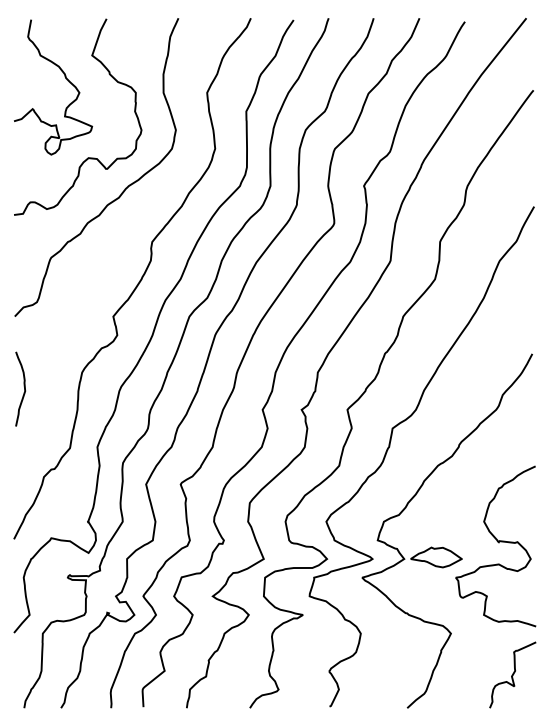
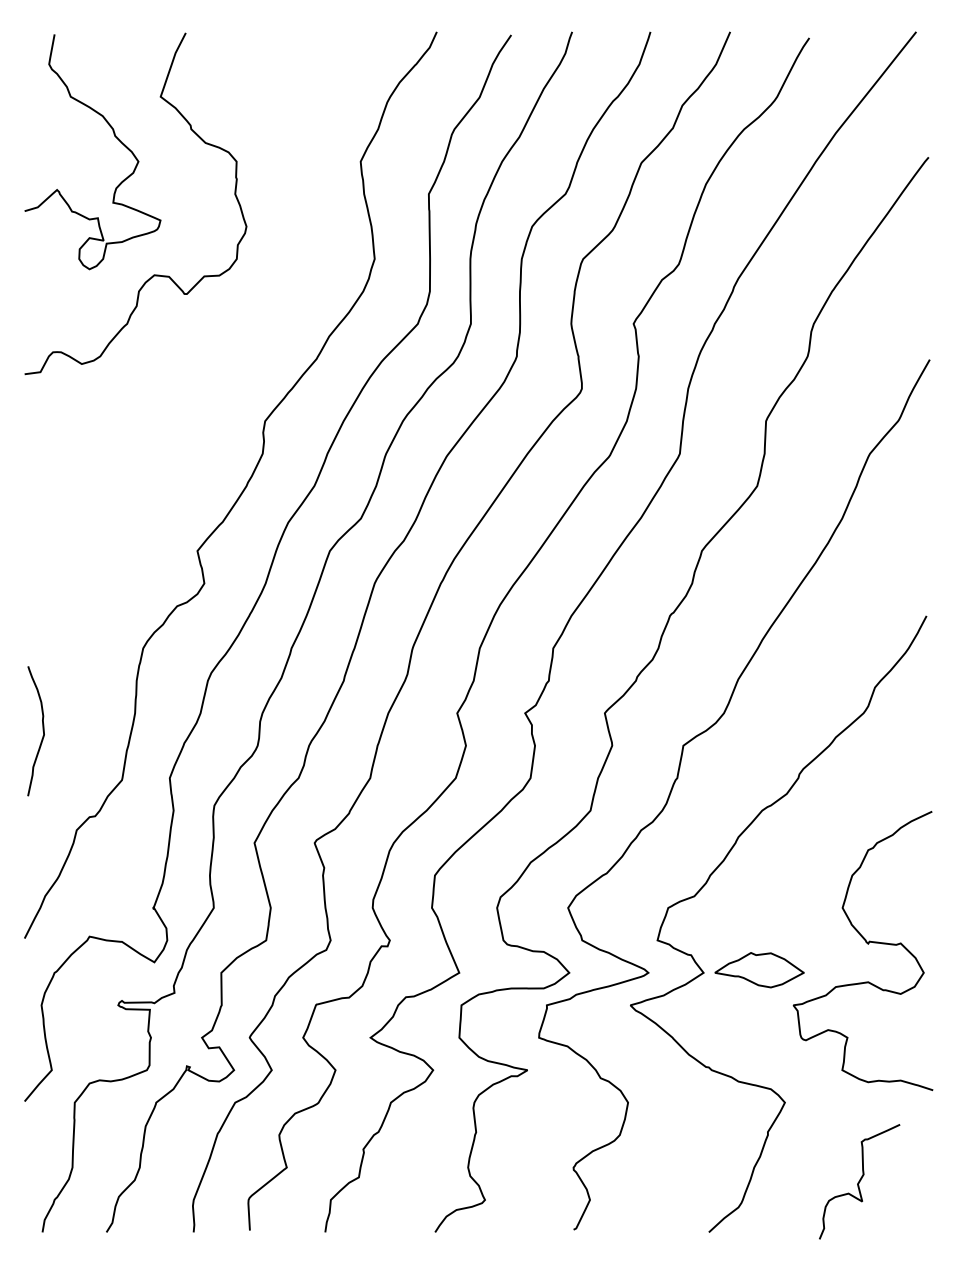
curve: (124, 188) -> (216, 328), removed
curve: (23, 386) -> (41, 726), moved
curve: (512, 674) -> (858, 1180), moved

